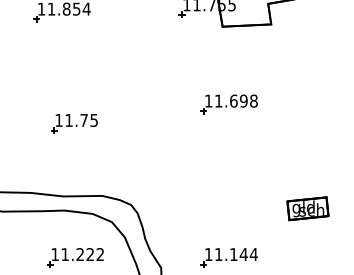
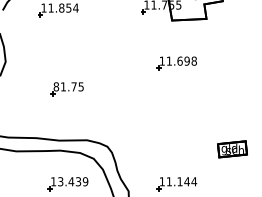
part: (228, 104) -> (176, 63), moved
text: (59, 119) -> (56, 86), 11.75 -> 81.75
text: (83, 254) -> (73, 181), 11.222 -> 13.439

